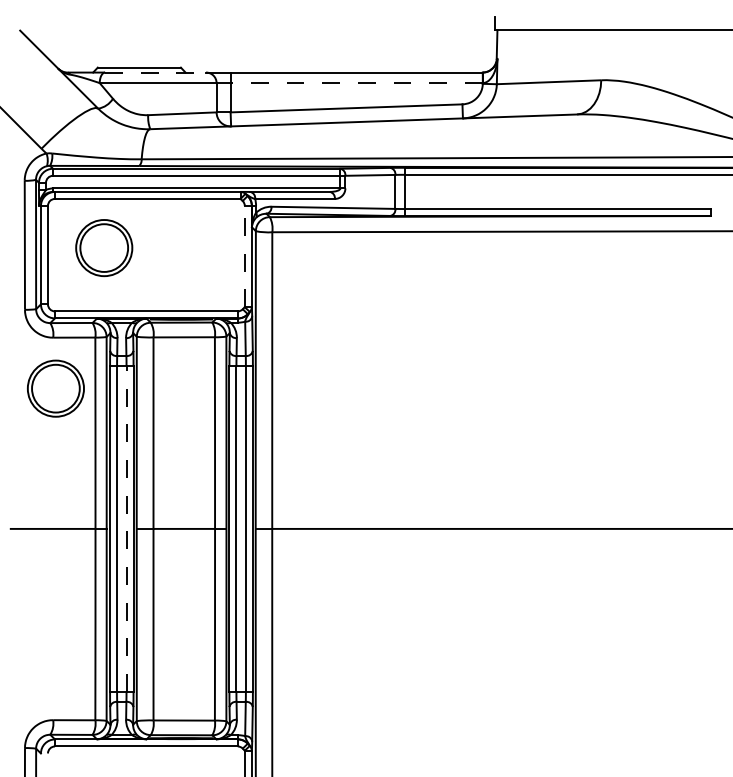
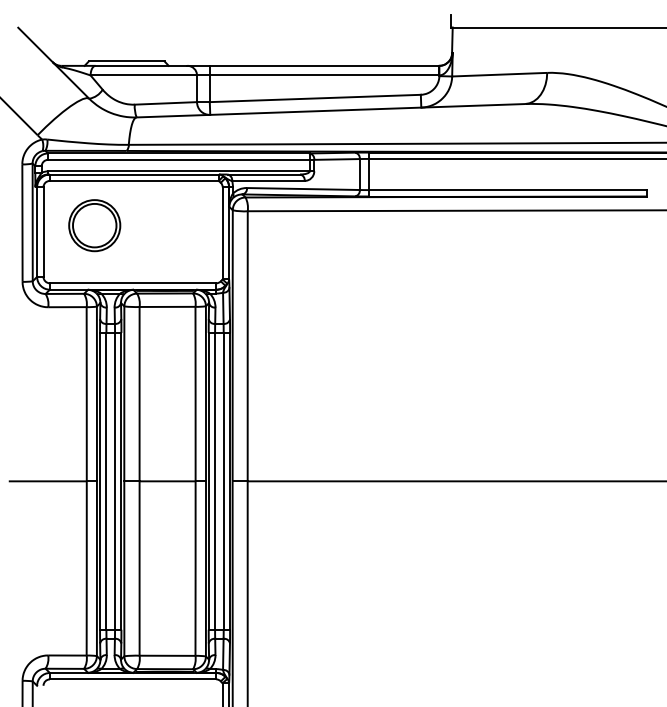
line: (155, 72) -> (141, 65), dashed -> solid
line: (356, 83) -> (324, 75), dashed -> solid
line: (244, 255) -> (222, 232), dashed -> solid
part: (55, 388) -> (50, 353), removed
line: (127, 527) -> (115, 480), dashed -> solid

